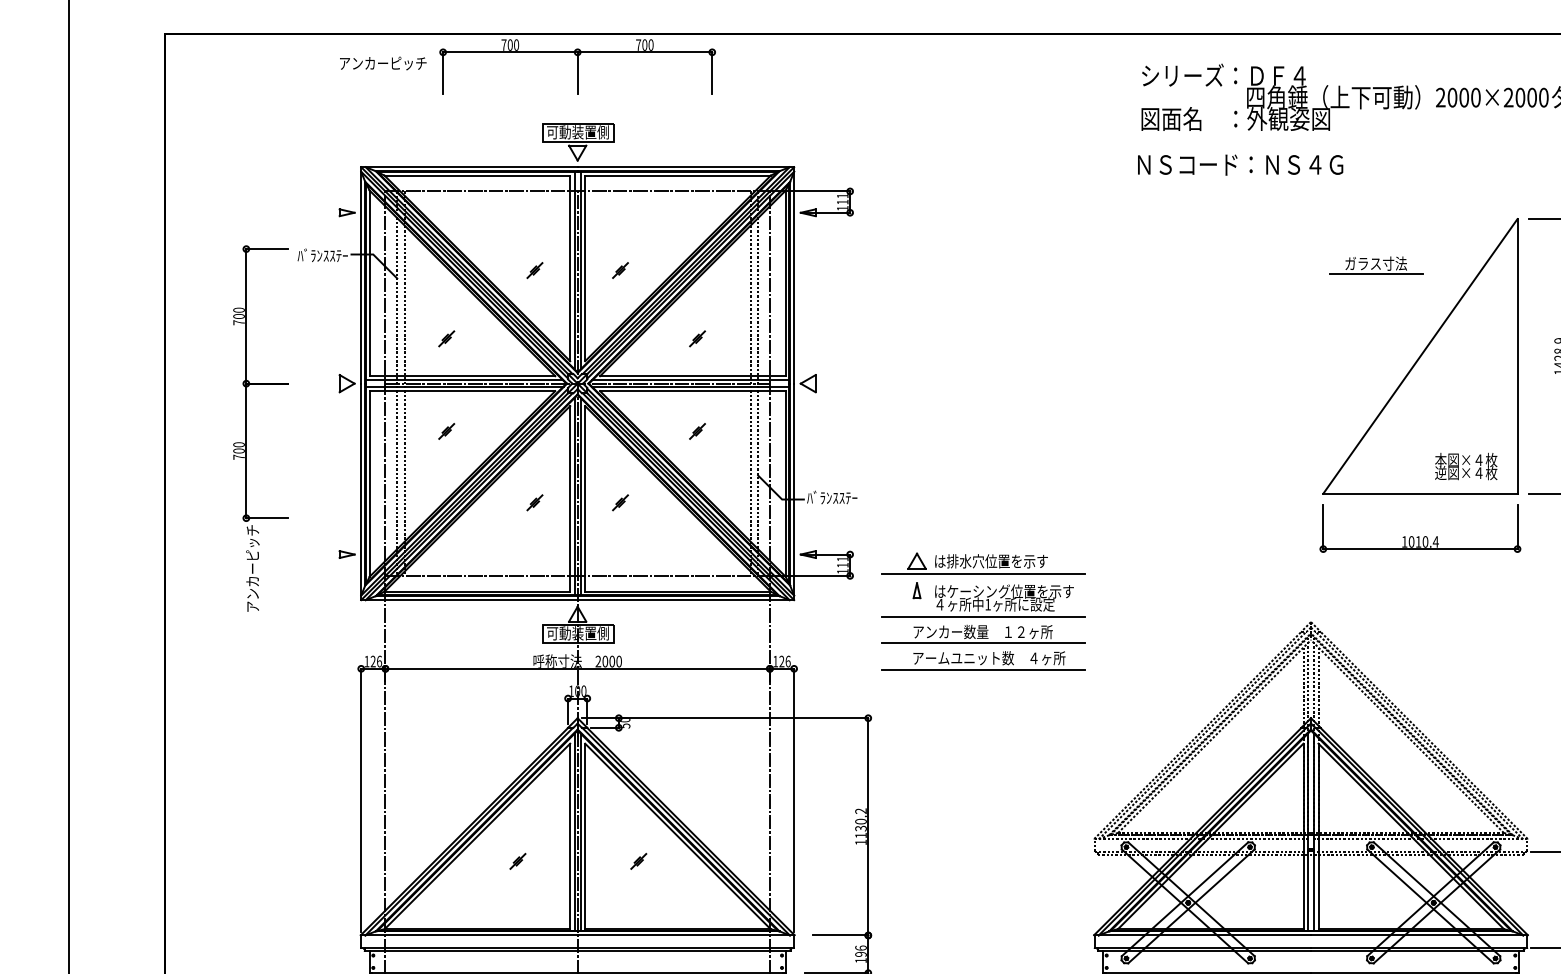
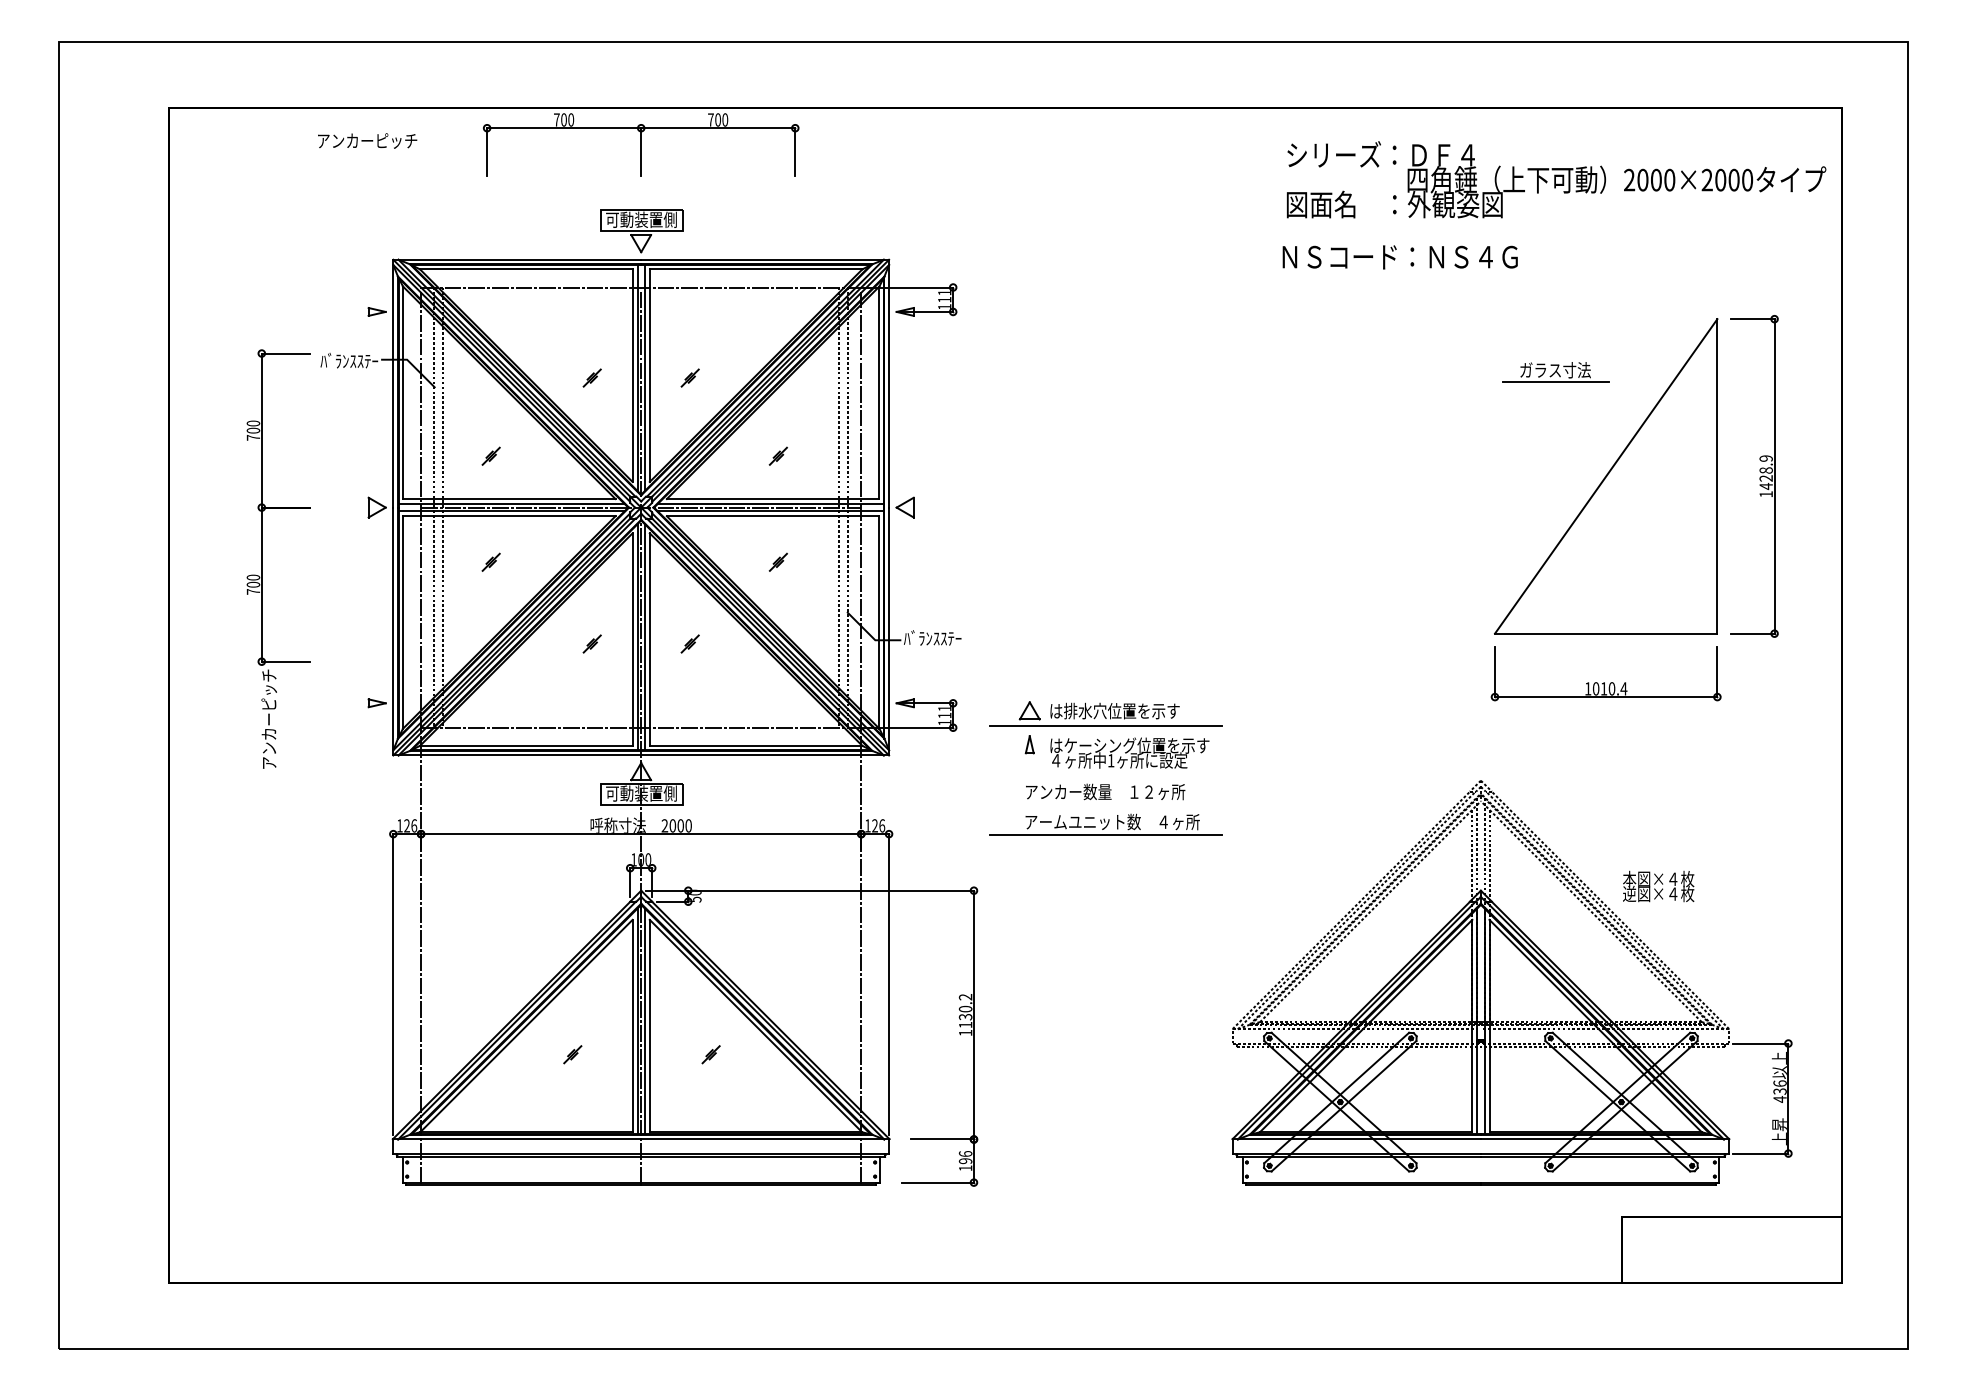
text: (383, 63) -> (367, 140), moved
text: (1466, 466) -> (1658, 886), moved
line: (983, 616) -> (1105, 774), removed
line: (983, 643) -> (1105, 805), removed

